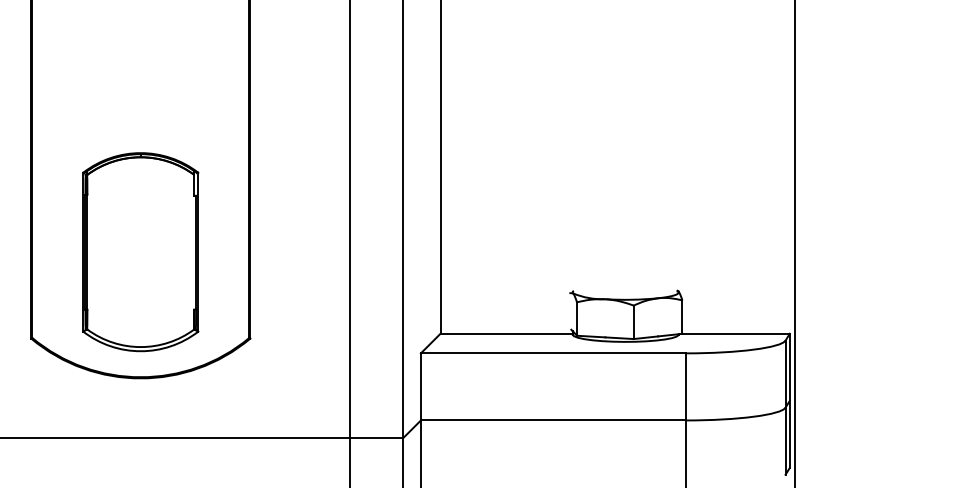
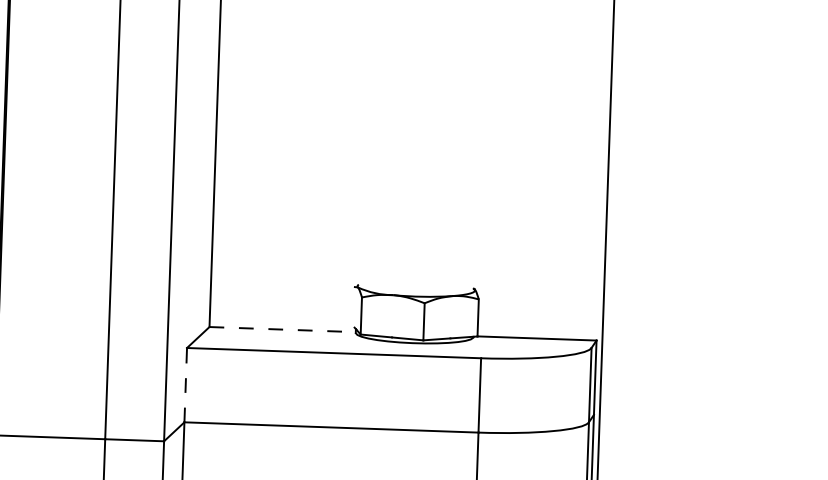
line: (507, 333) -> (283, 329), solid -> dashed
line: (420, 386) -> (185, 384), solid -> dashed

